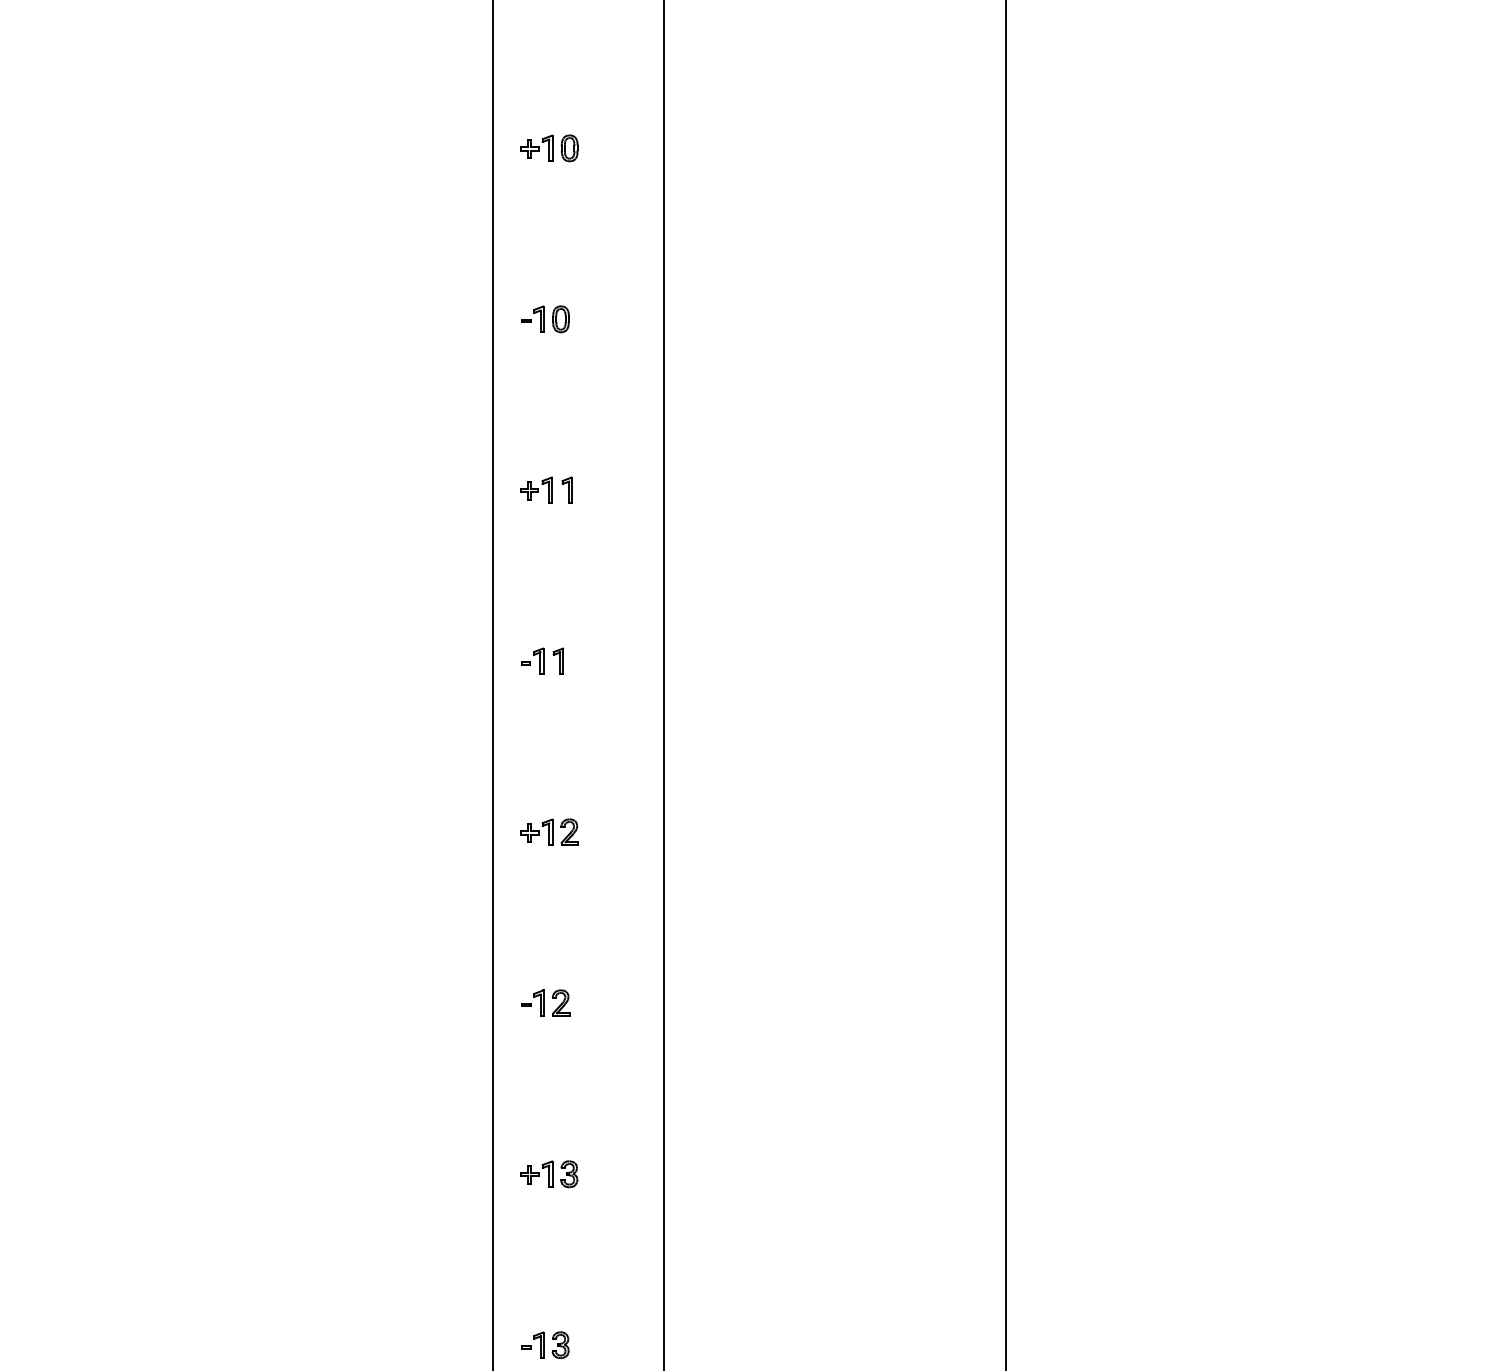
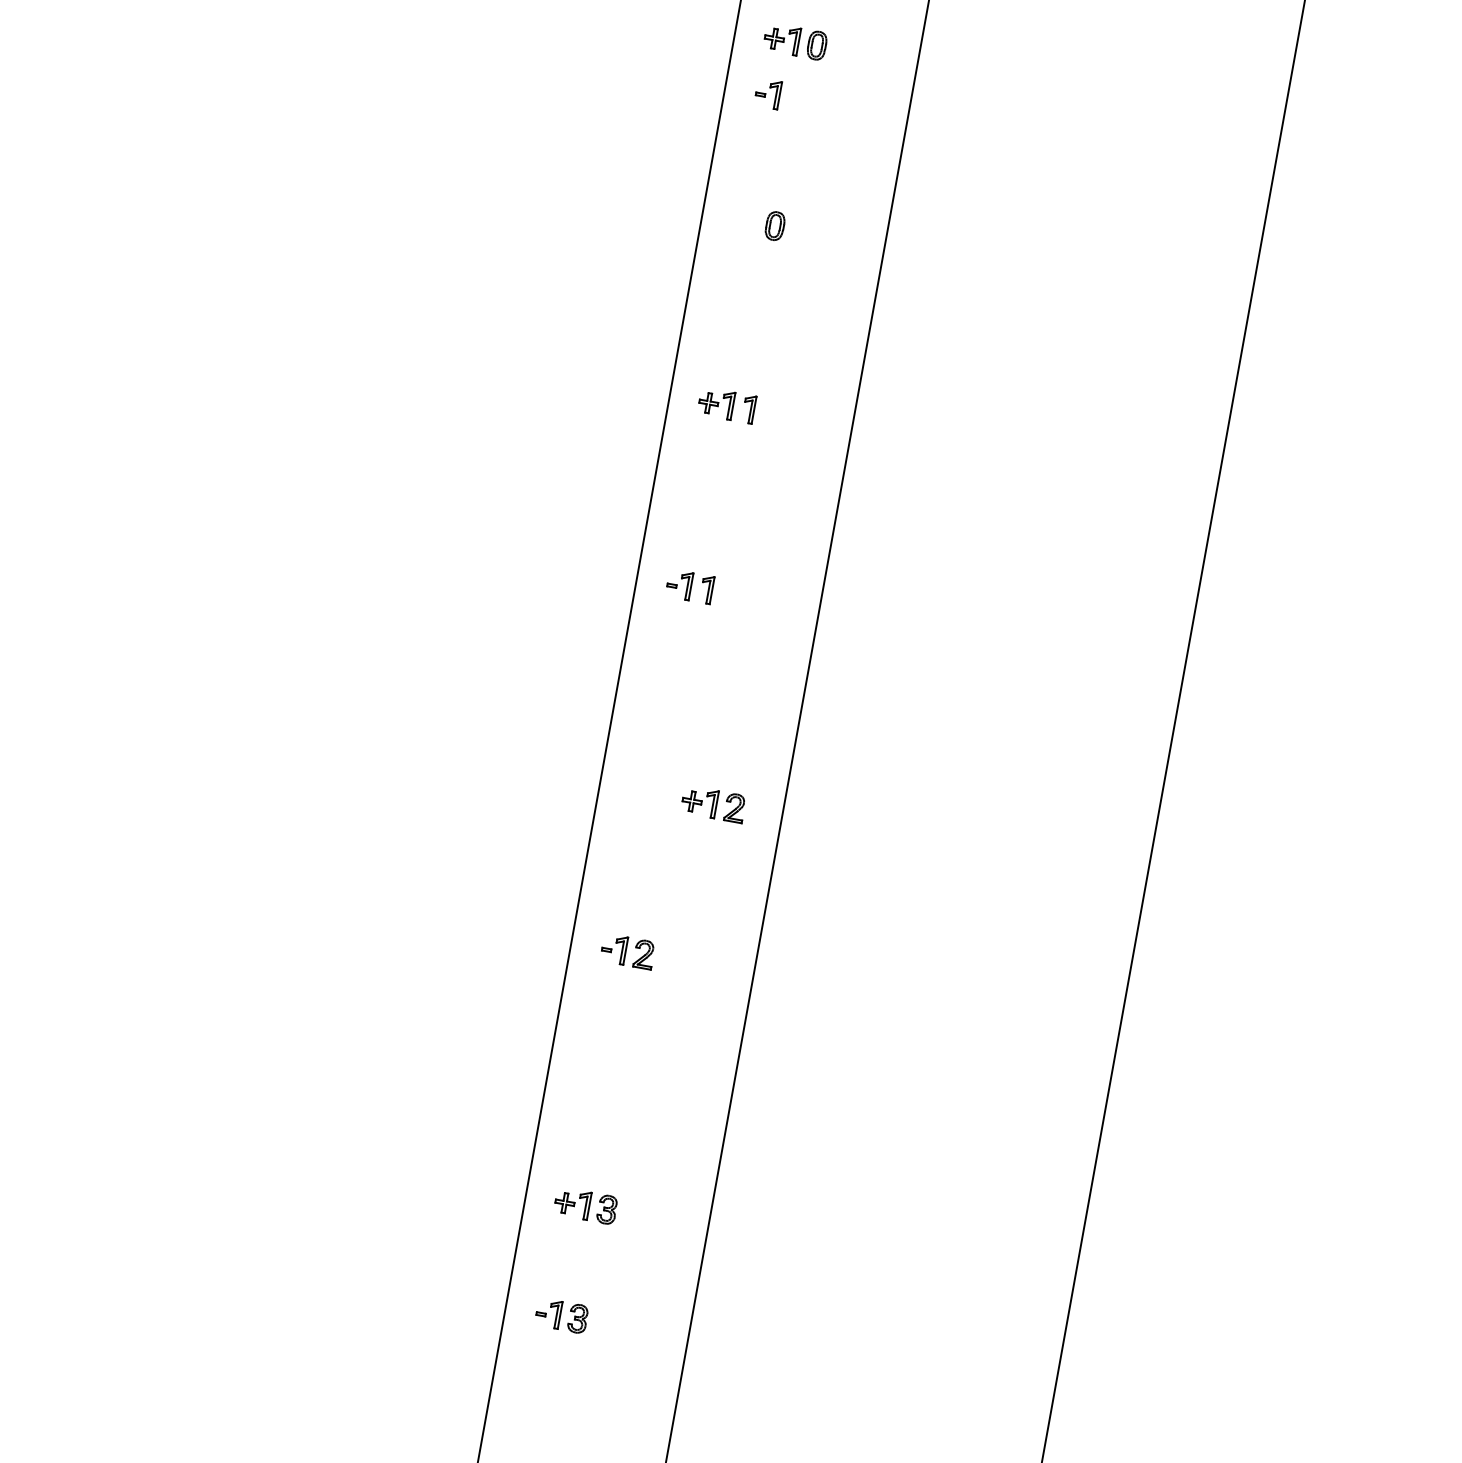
part: (532, 318) -> (767, 92), moved
part: (549, 831) -> (713, 803), moved
part: (549, 1174) -> (586, 1206), moved

